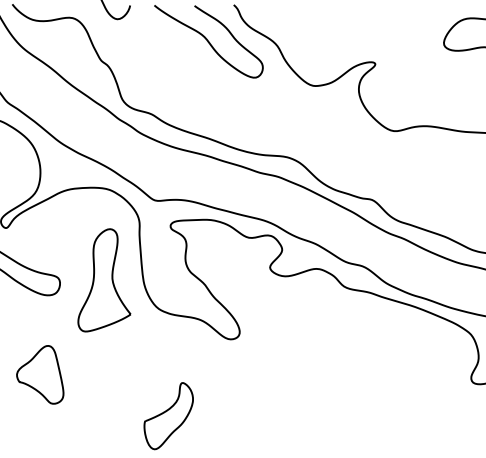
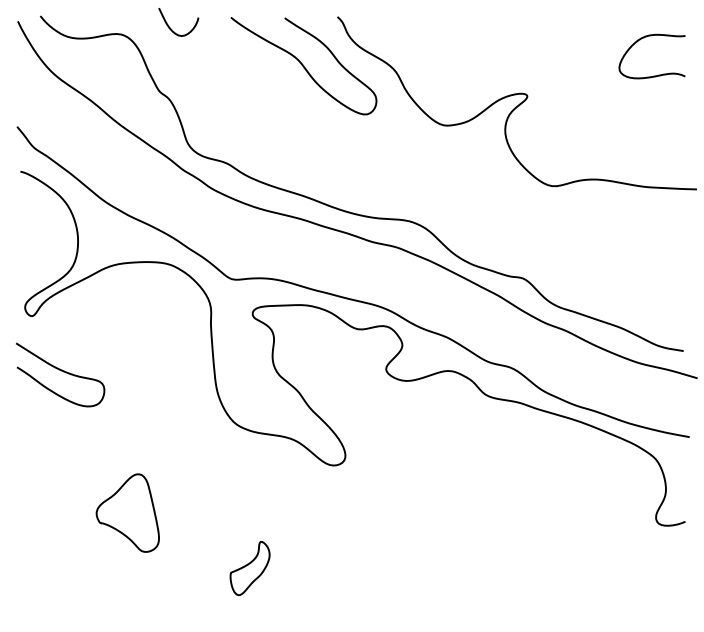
part: (104, 279) -> (163, 385), removed
part: (40, 374) -> (127, 512), moved
part: (168, 416) -> (249, 568), size x0.6

